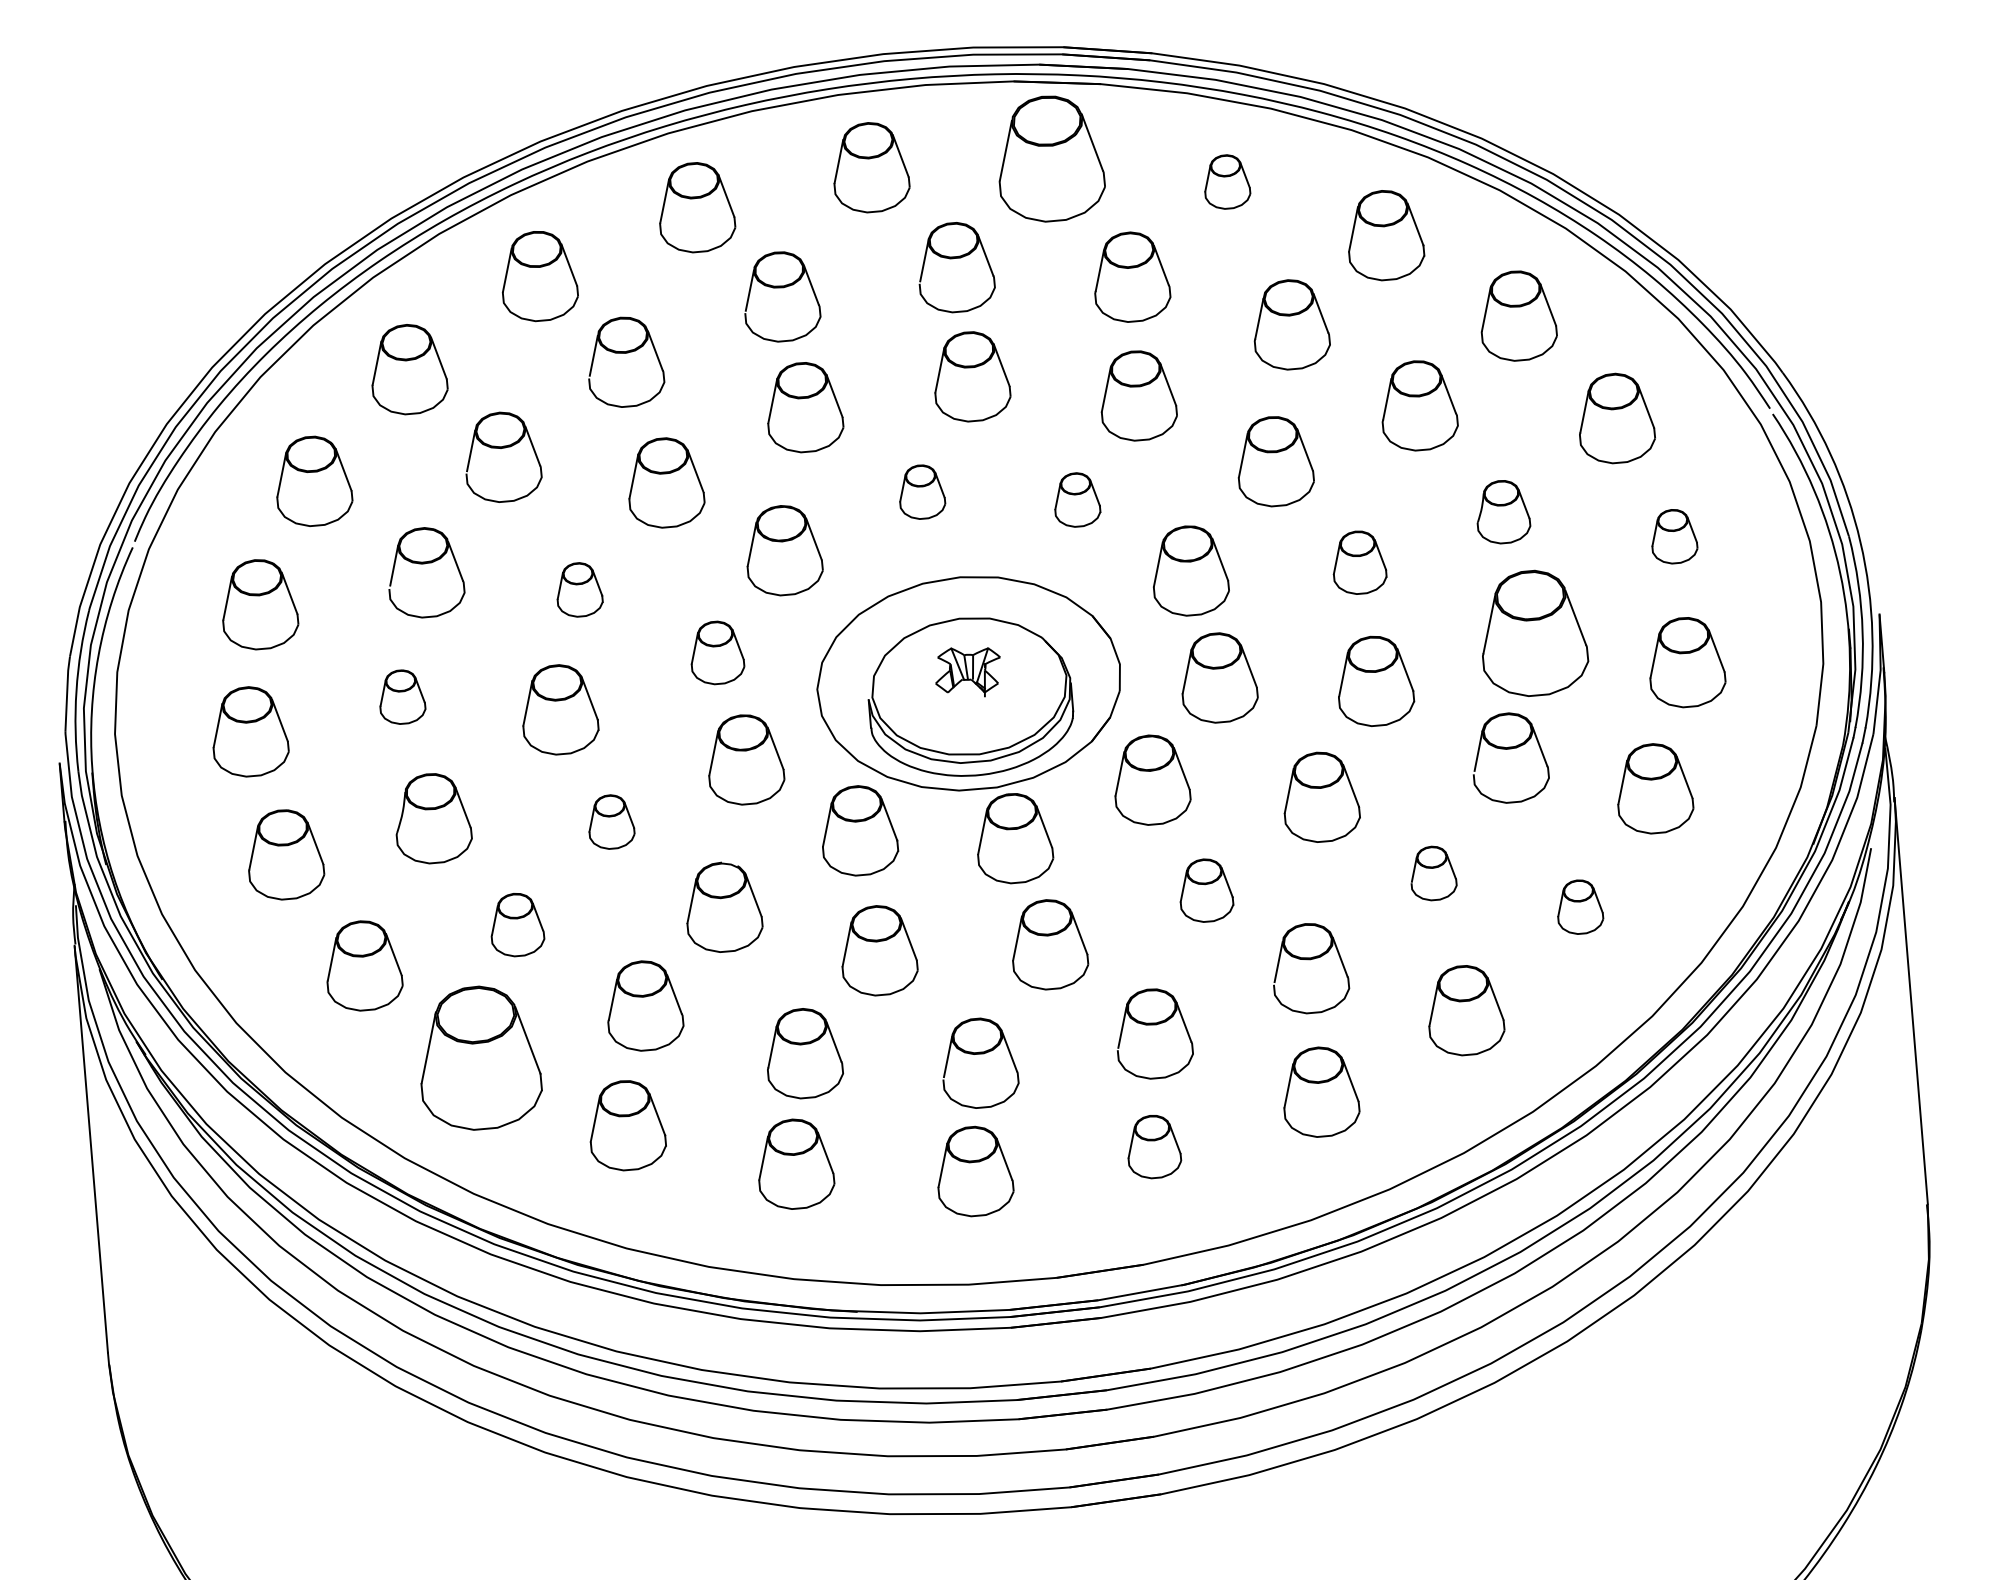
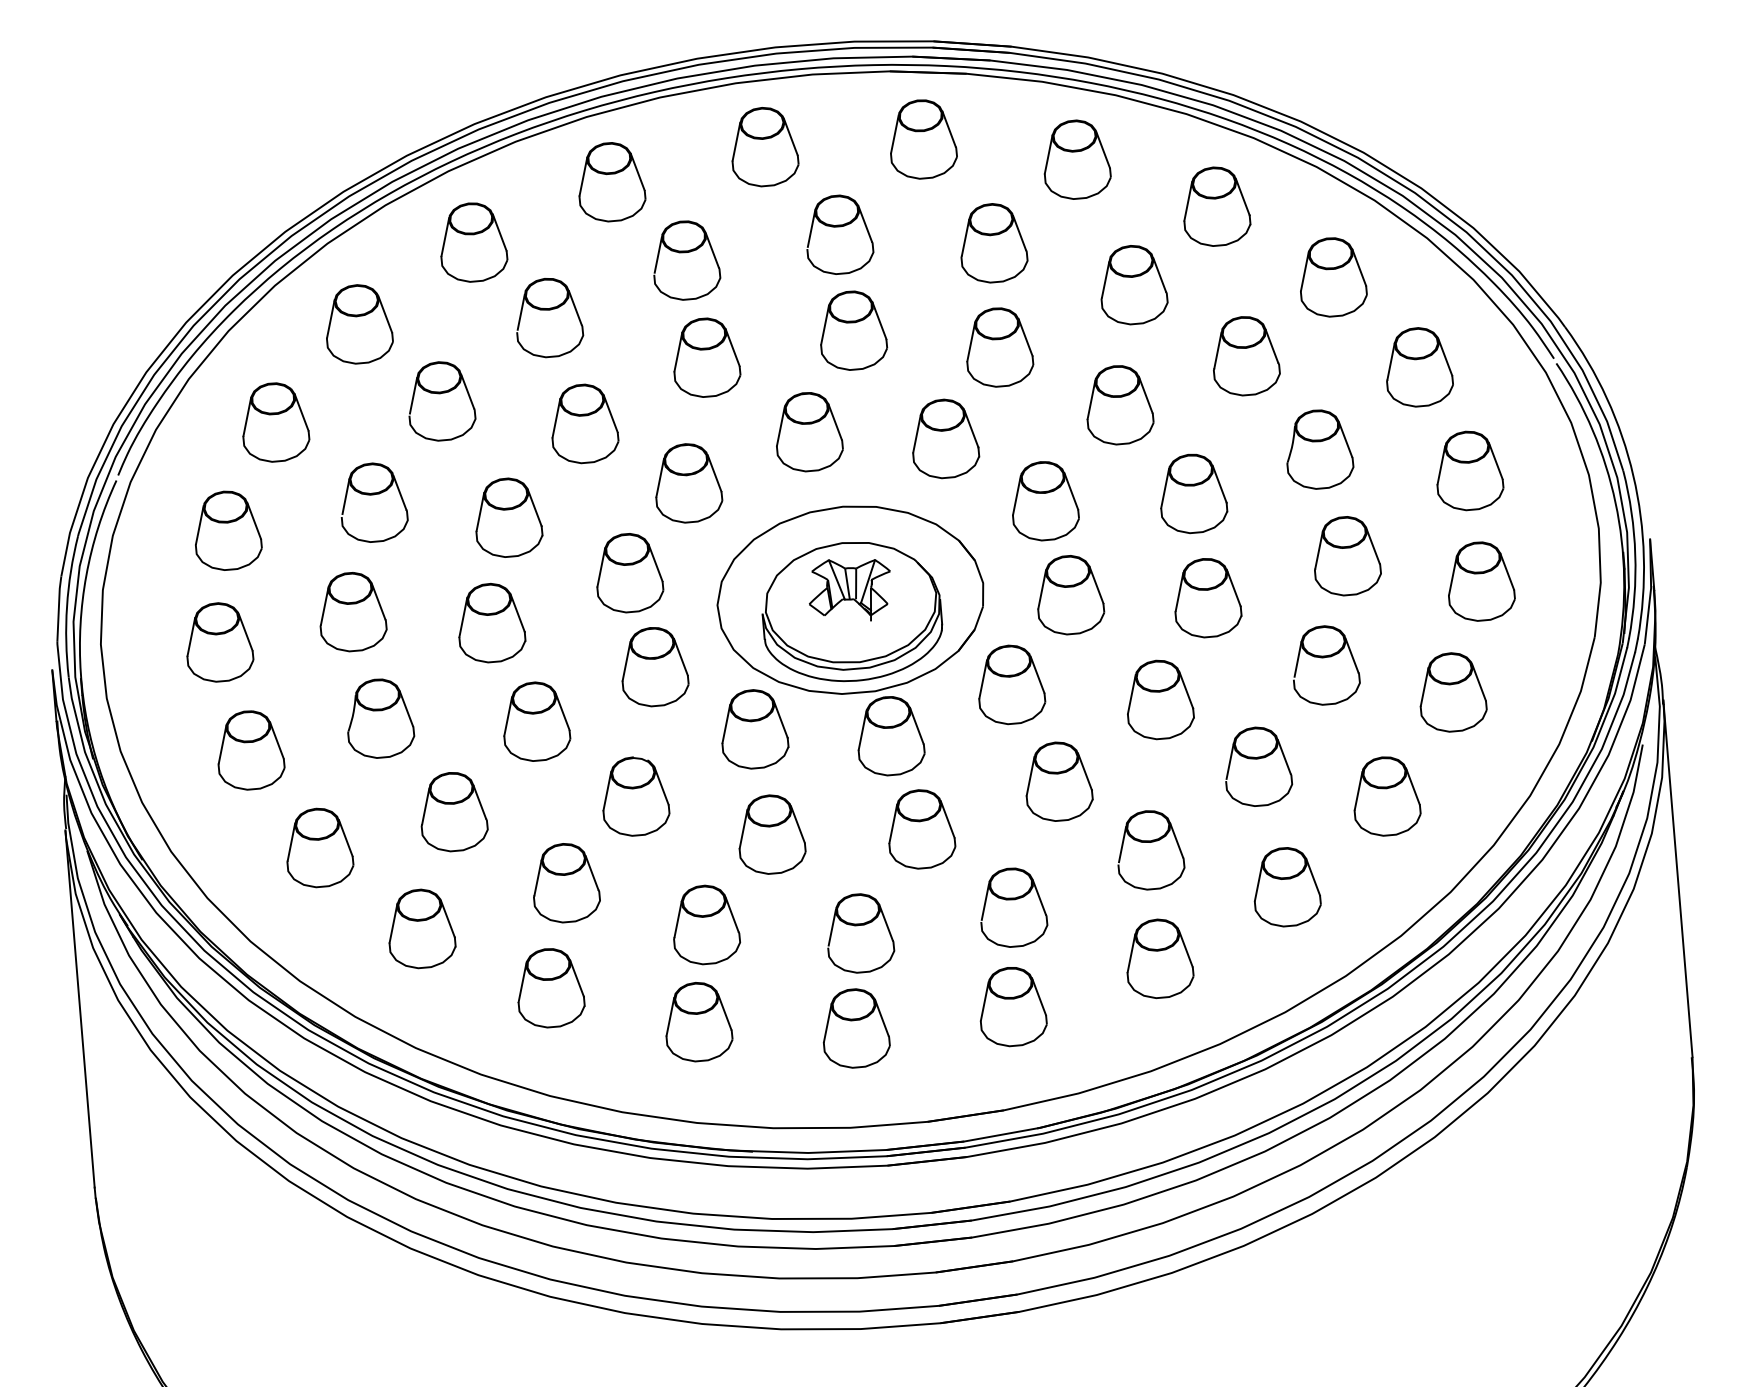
part: (1052, 158) -> (923, 139), size x0.71
part: (1227, 181) -> (1077, 159), size x1.67
part: (922, 491) -> (809, 431), size x1.67
part: (1077, 499) -> (945, 438), size x1.67
part: (1503, 511) -> (1319, 448), size x1.43
part: (1674, 536) -> (1470, 470), size x1.67
part: (1359, 562) -> (1193, 493), size x1.43
part: (579, 589) -> (508, 517), size x1.67
part: (1534, 633) -> (1347, 556), size x0.71
part: (717, 652) -> (629, 572), size x1.43
part: (967, 672) -> (849, 590), size x1.43
part: (402, 696) -> (353, 611), size x1.67
part: (611, 821) -> (536, 721), size x1.67
part: (1433, 873) -> (1258, 766), size x1.67
part: (1206, 890) -> (1059, 781), size x1.43
part: (1580, 906) -> (1387, 795), size x1.67
part: (517, 924) -> (454, 811), size x1.43
part: (480, 1057) -> (421, 928), size x0.62
part: (1154, 1146) -> (1013, 1006), size x1.43

